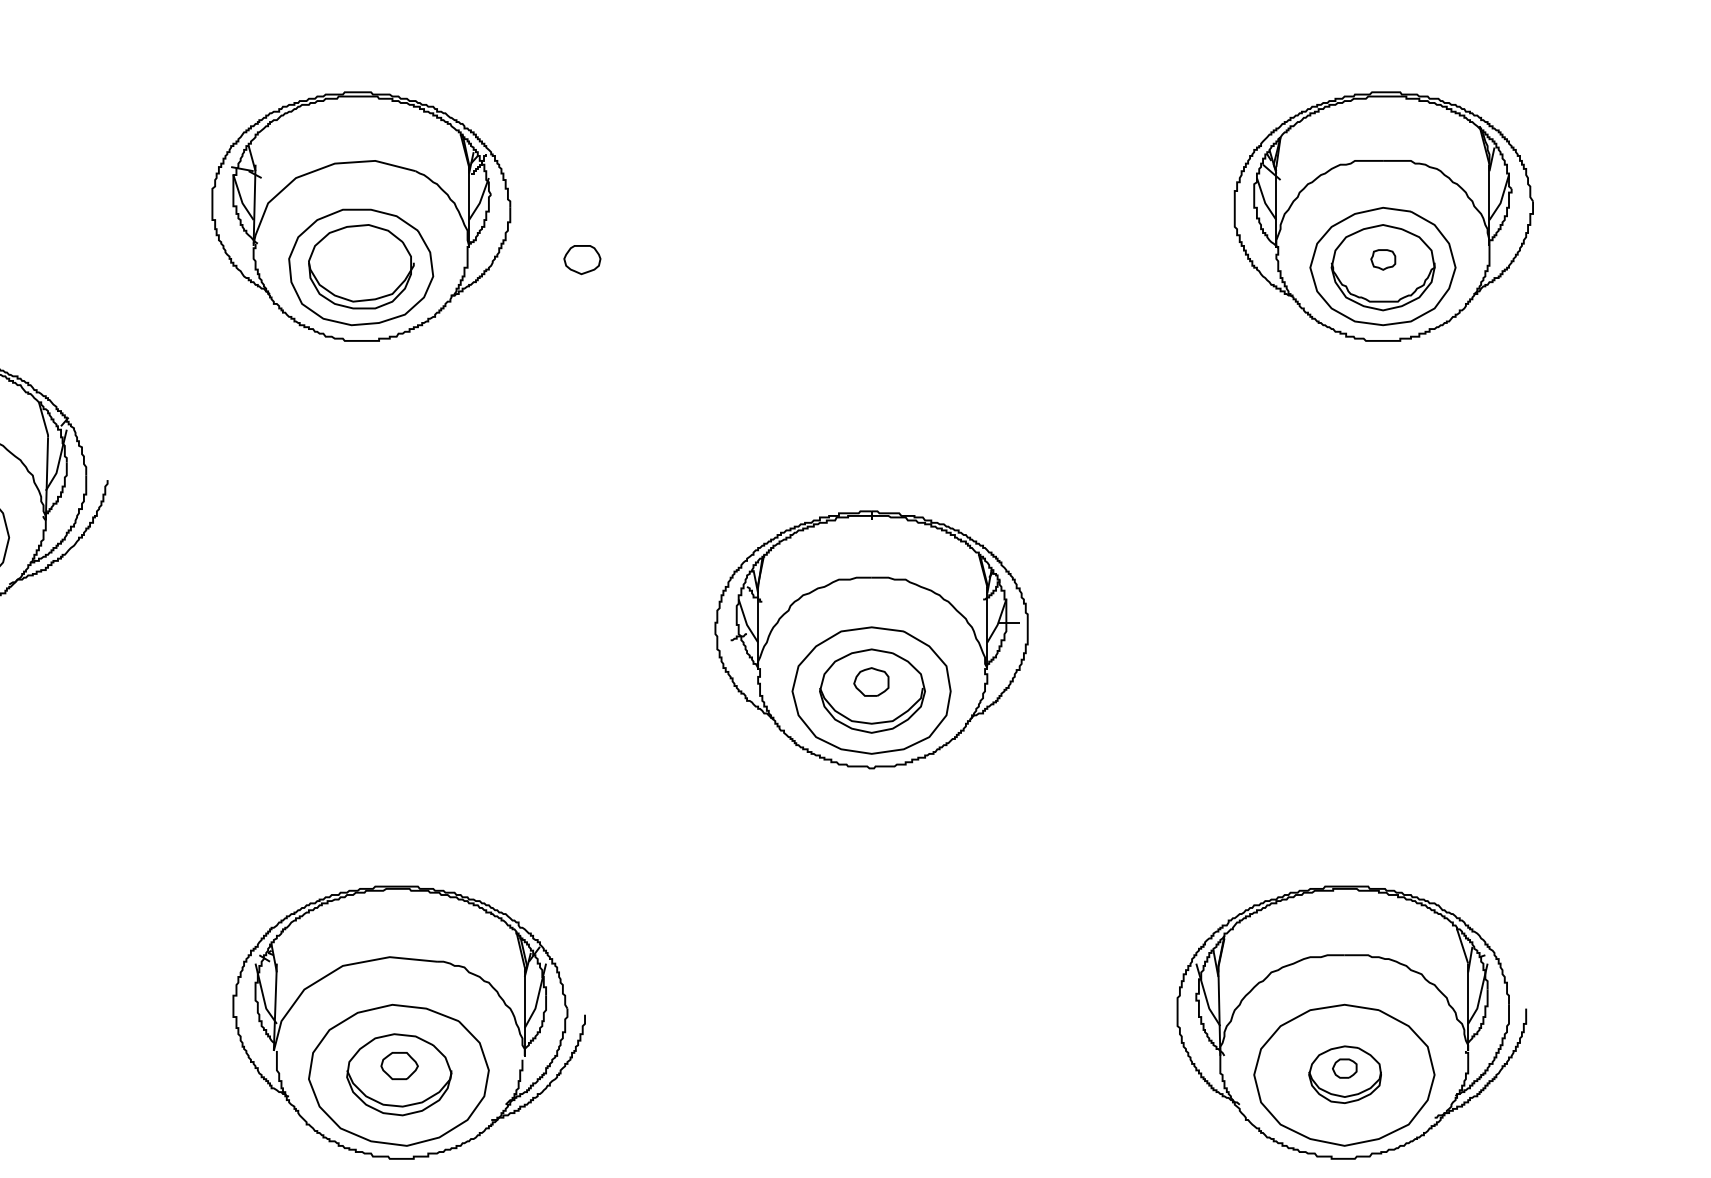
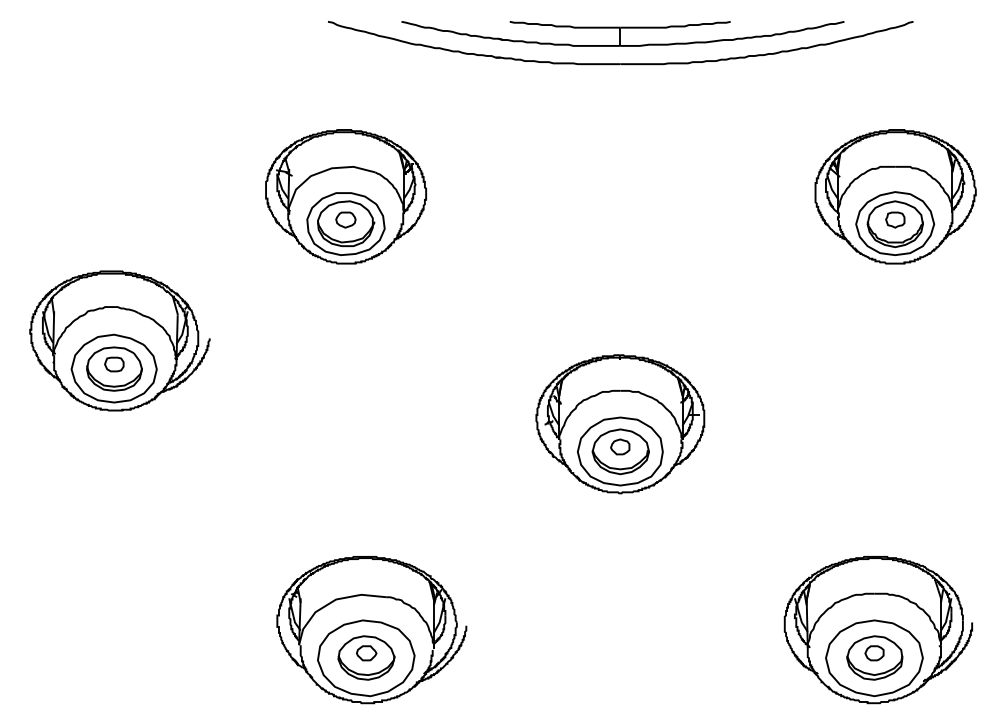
part: (581, 258) -> (345, 219), moved
part: (1383, 258) -> (895, 219), size x1.43
part: (1344, 1073) -> (874, 657), size x1.43

